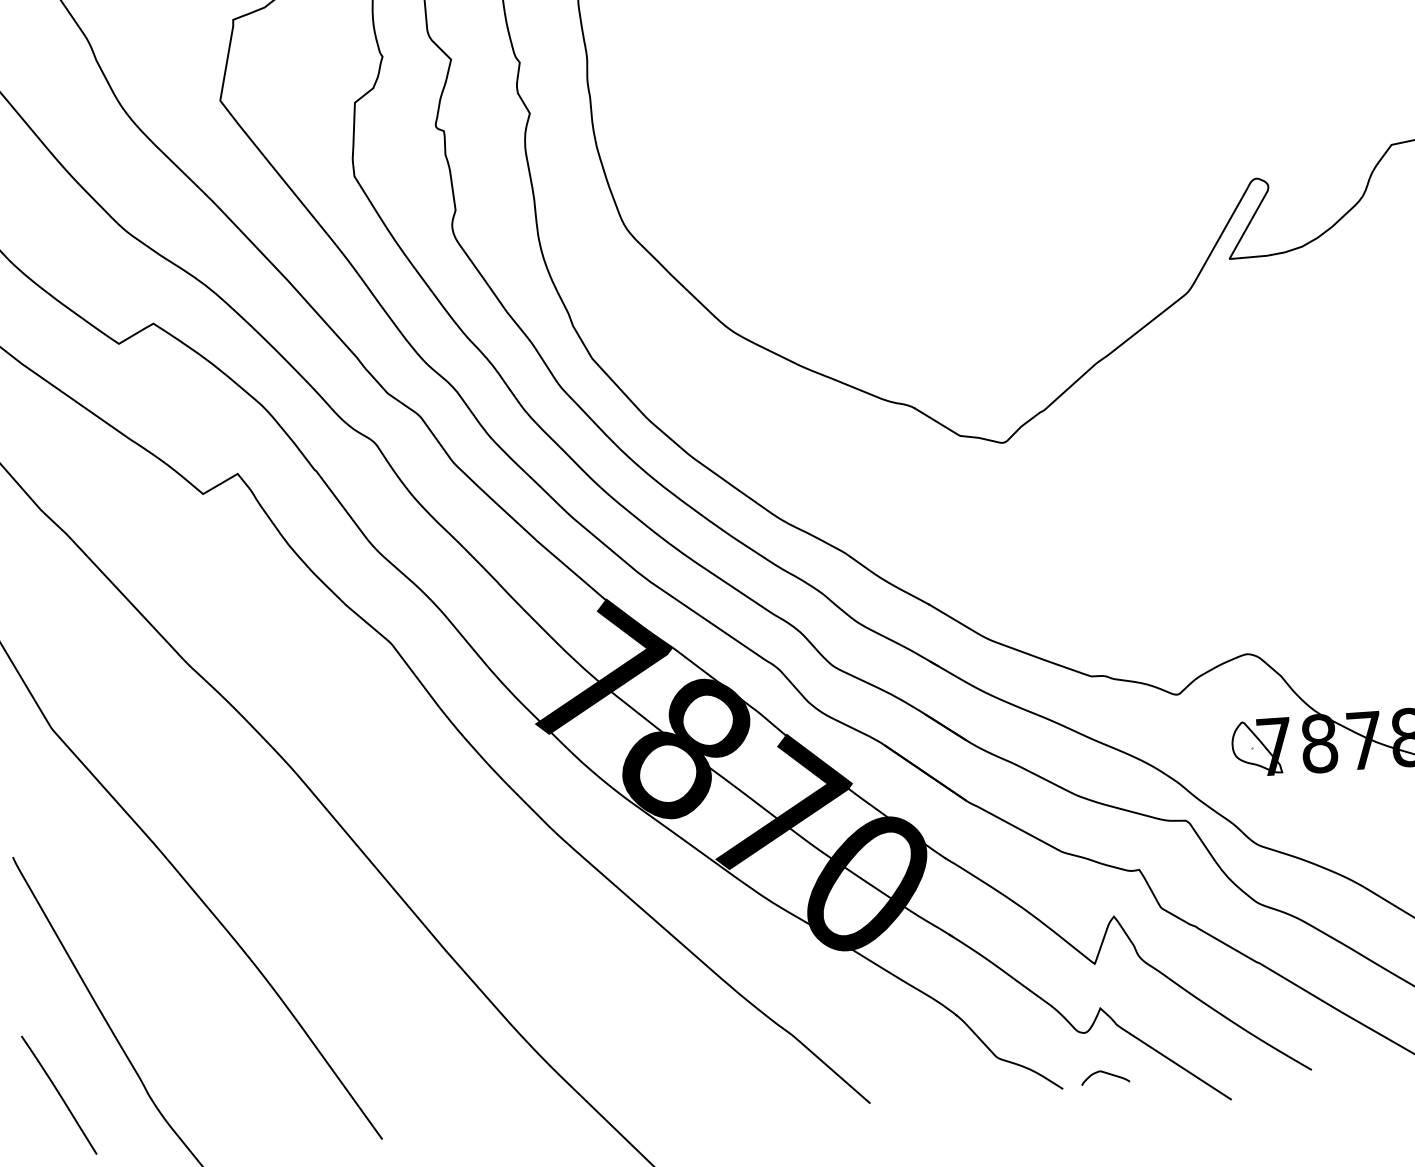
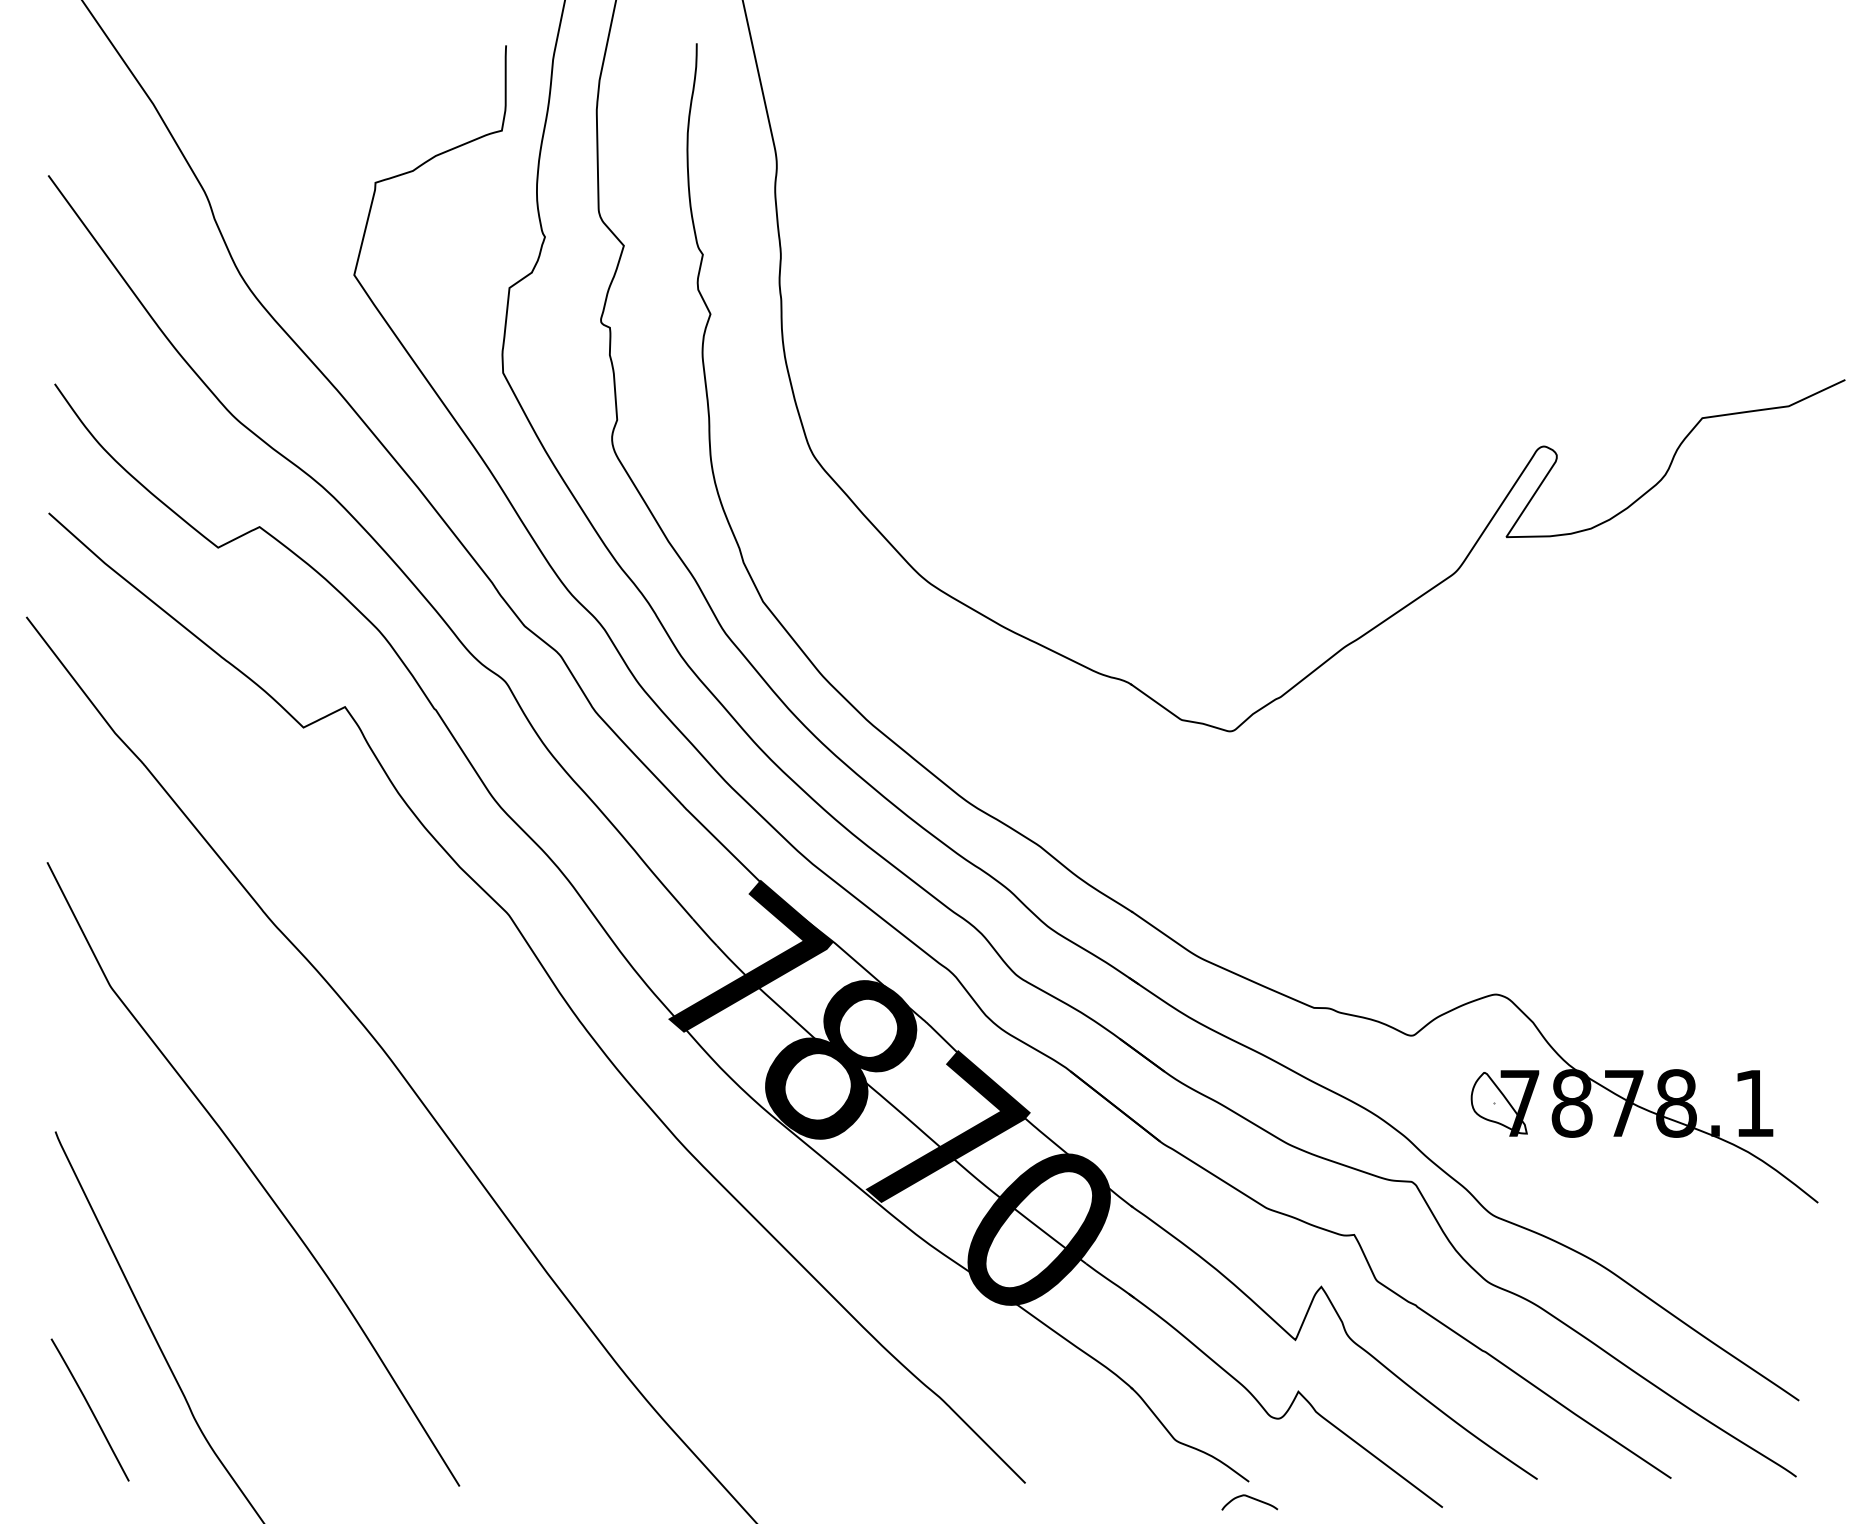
curve: (1105, 1073) -> (1250, 1498), moved

